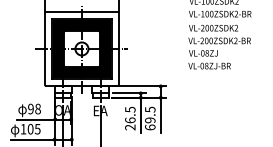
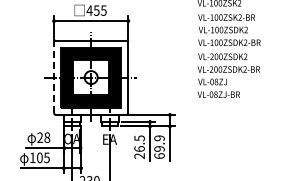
line: (45, 48) -> (54, 77), solid -> dashed
text: (31, 108) -> (40, 137), 98 -> 28
text: (150, 109) -> (159, 138), 69.5 -> 69.9

